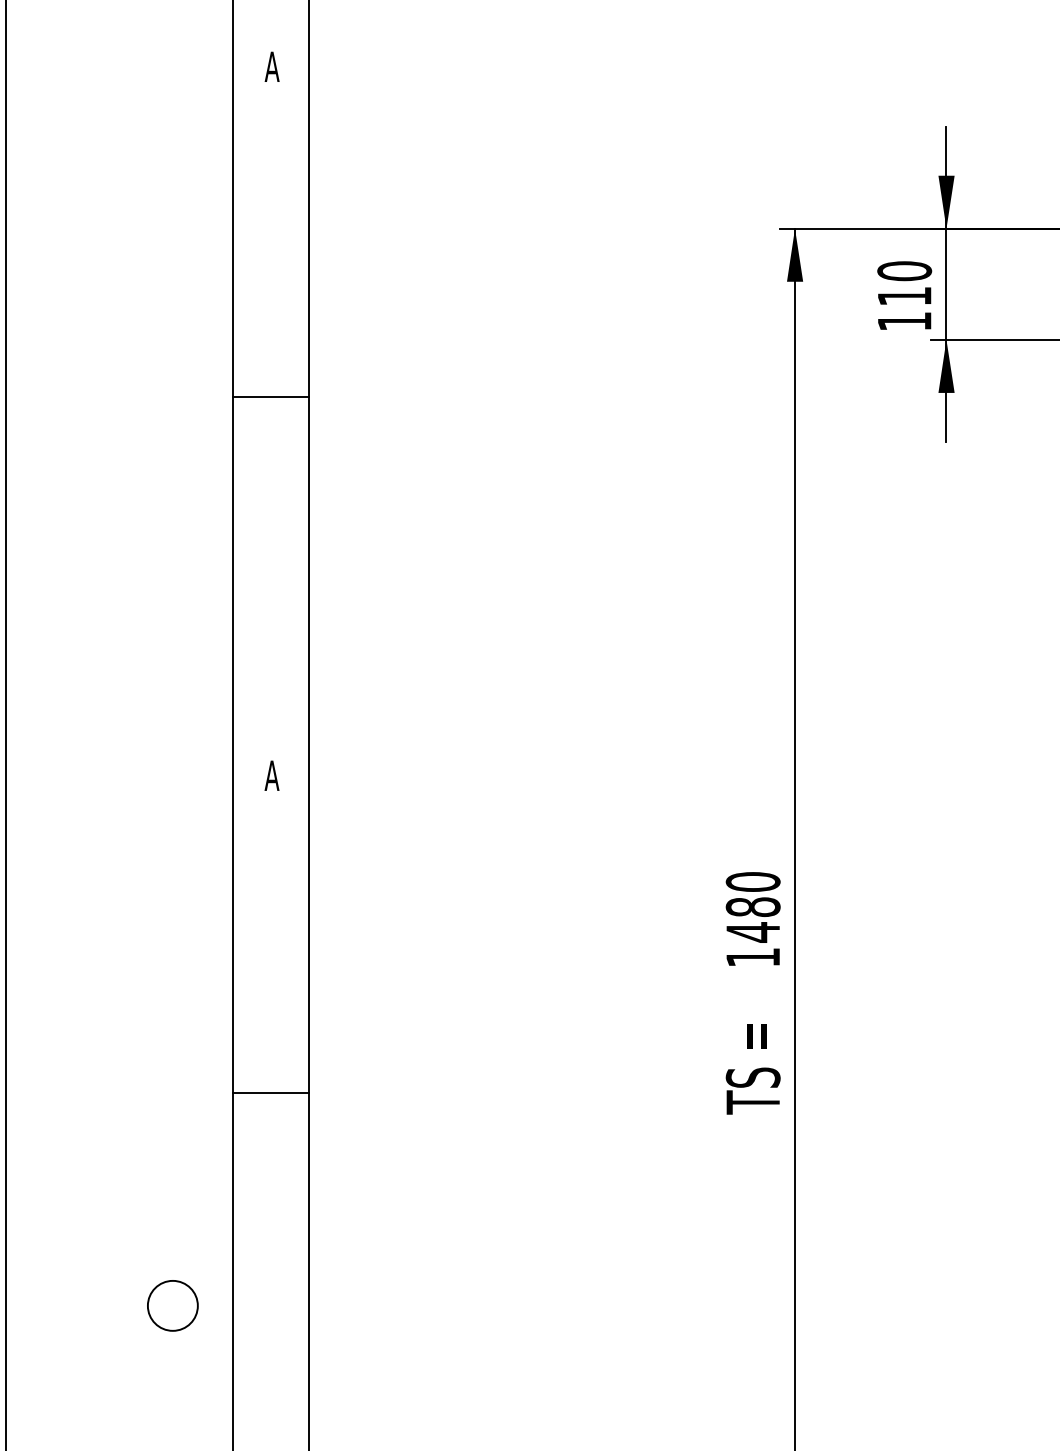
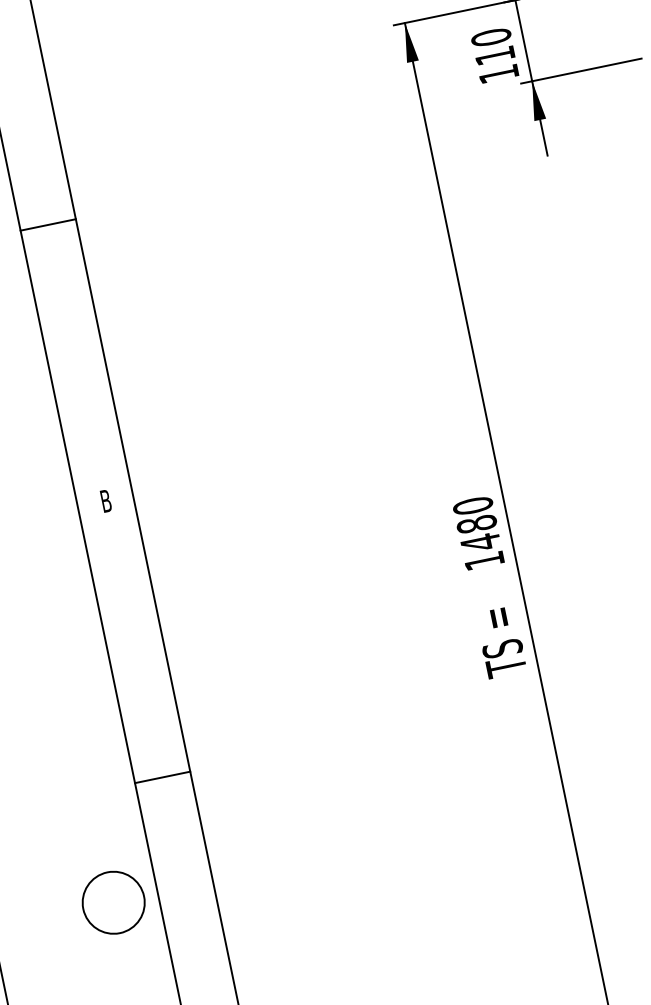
text: (271, 775) -> (105, 501), A -> B
line: (271, 1093) -> (162, 777), moved
circle: (172, 1305) -> (113, 902), size x1.67

